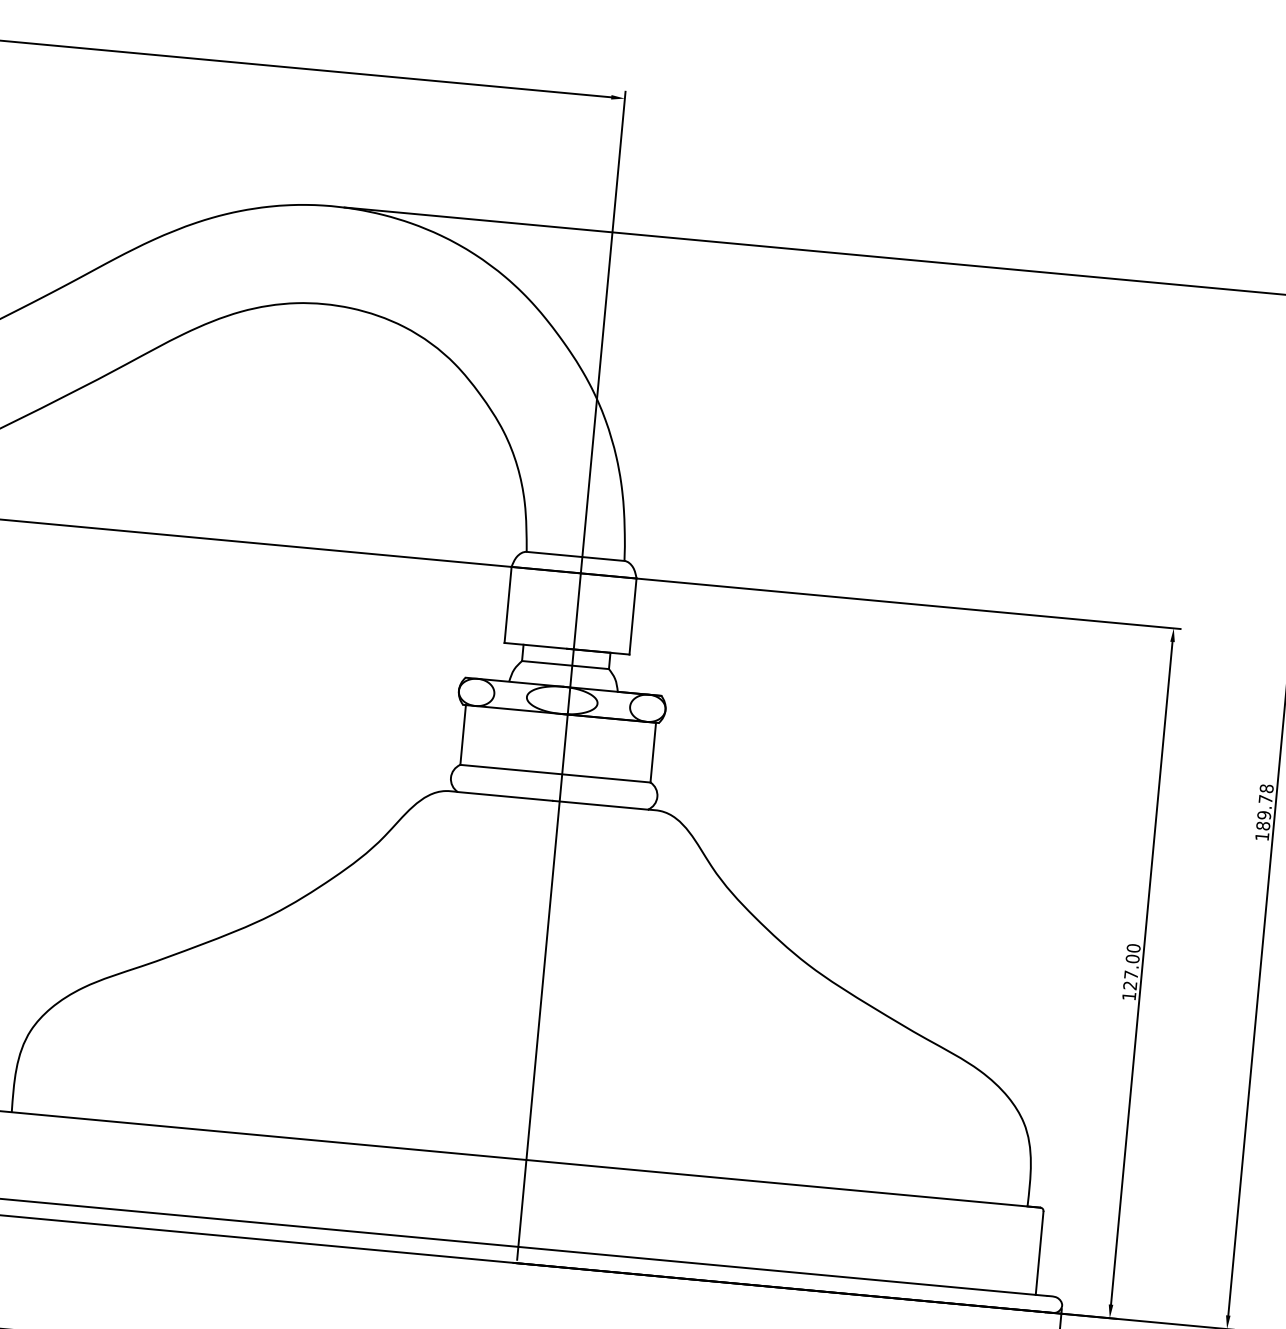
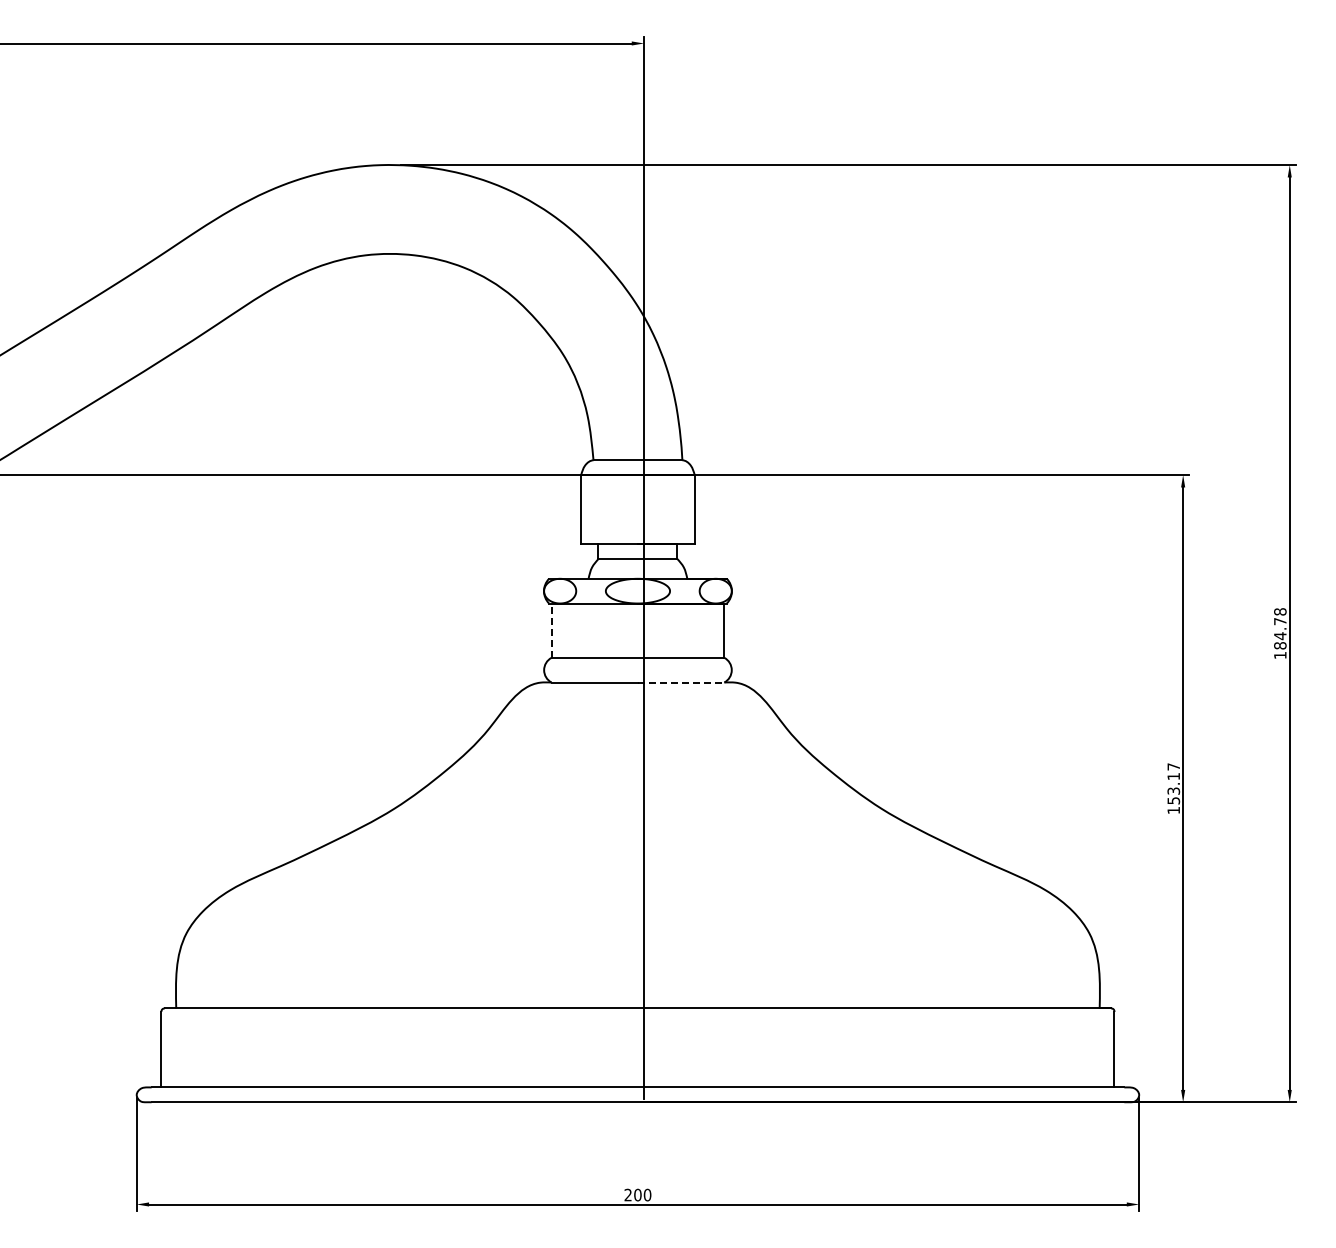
line: (463, 734) -> (551, 630), solid -> dashed
line: (600, 805) -> (681, 682), solid -> dashed
text: (1264, 815) -> (1280, 636), 189.78 -> 184.78
text: (1131, 966) -> (1173, 783), 127.00 -> 153.17

